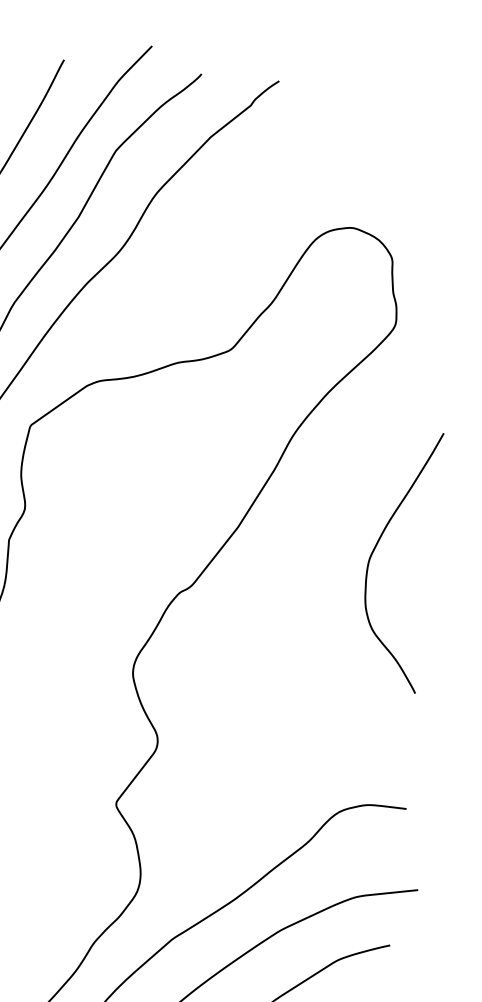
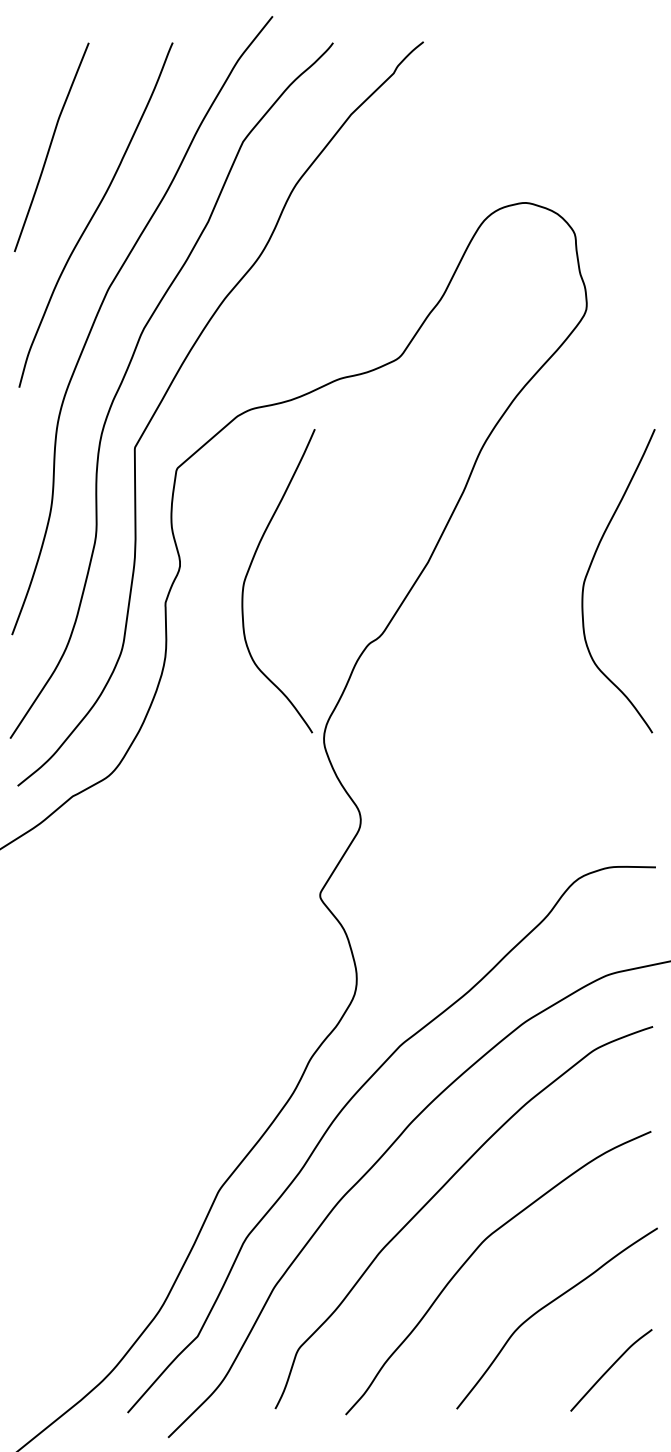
curve: (85, 517) -> (250, 568), added

